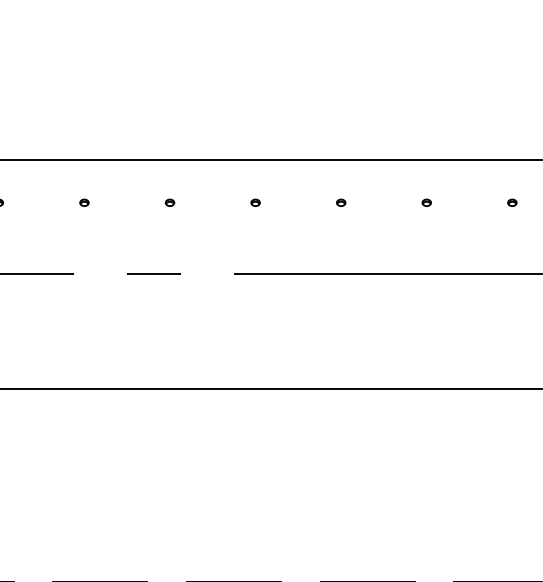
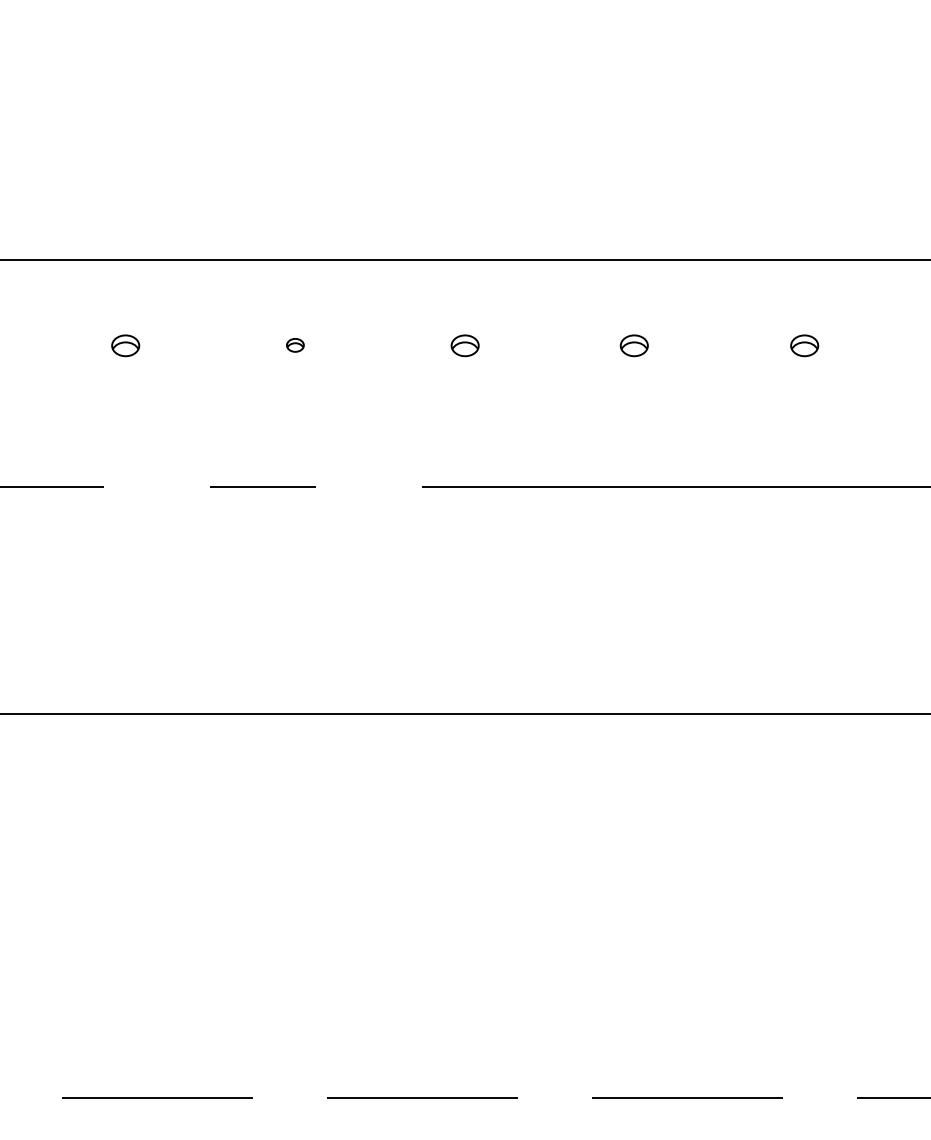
part: (84, 202) -> (125, 344), size x1.6
part: (255, 202) -> (464, 344), size x1.6
part: (341, 202) -> (635, 344), size x1.6
part: (426, 202) -> (803, 344), size x1.6

